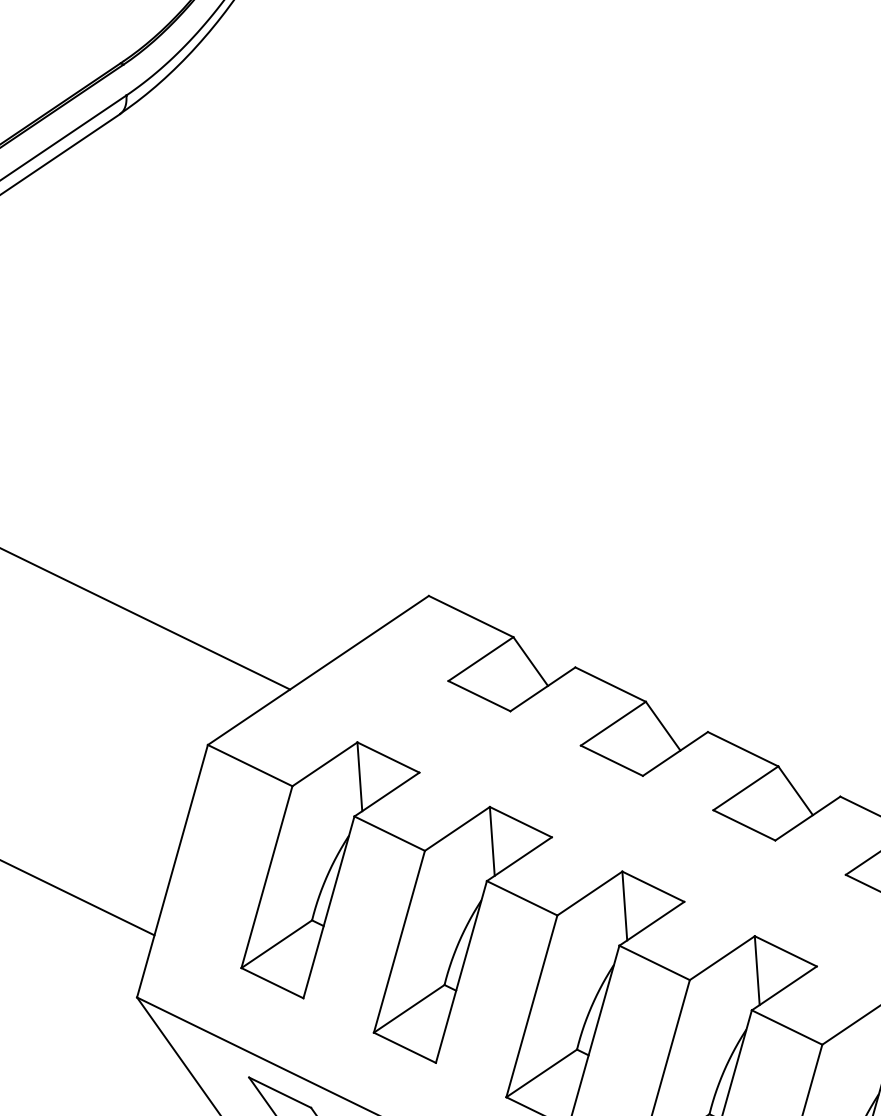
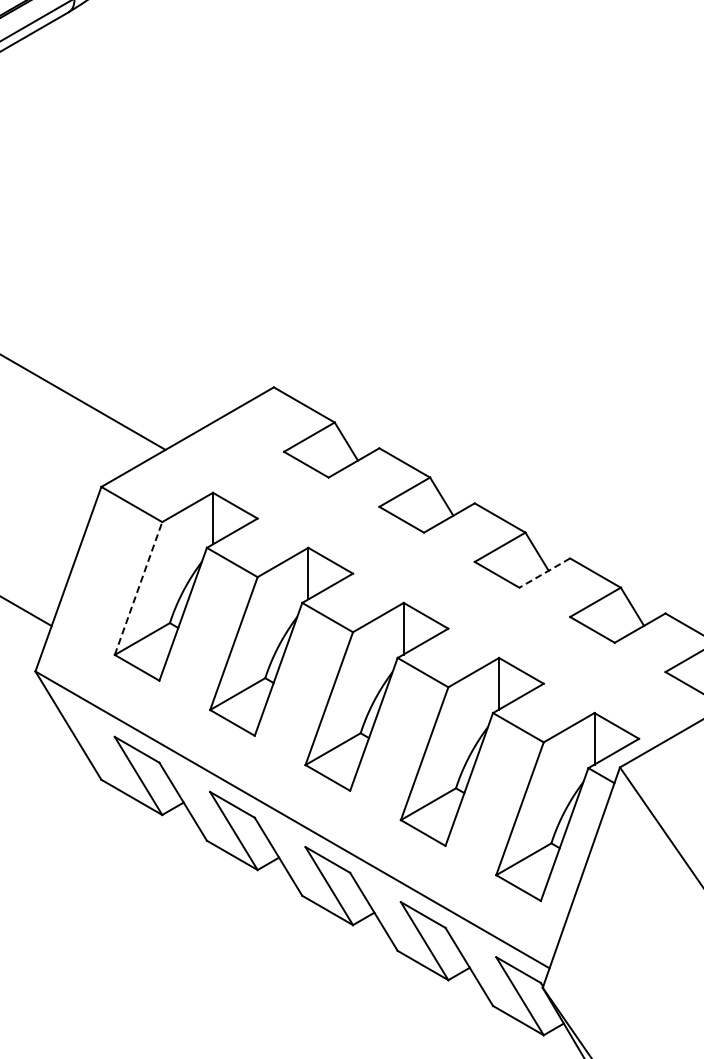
line: (807, 819) -> (544, 573), solid -> dashed
line: (266, 877) -> (138, 588), solid -> dashed

